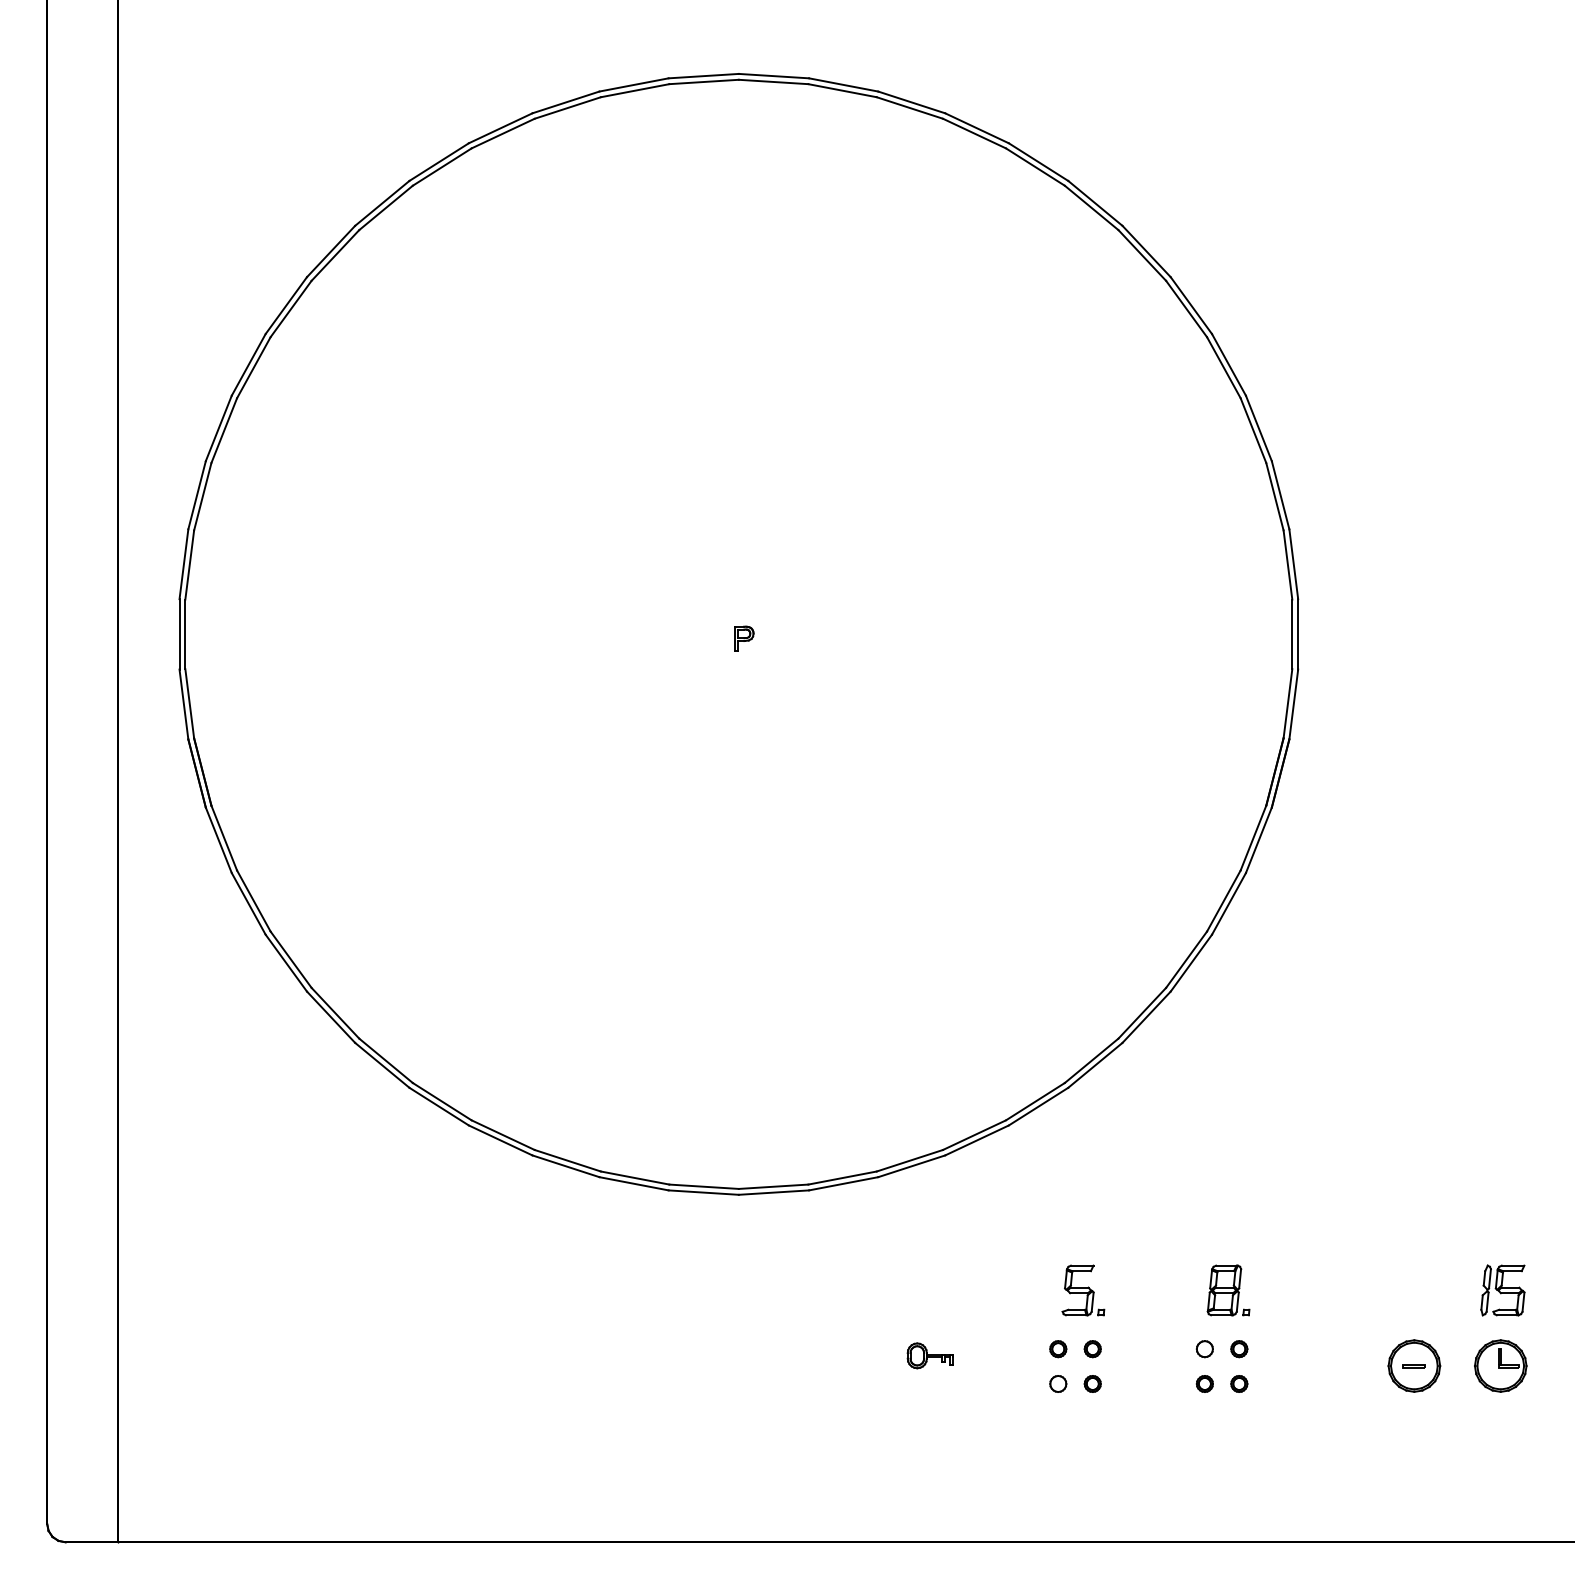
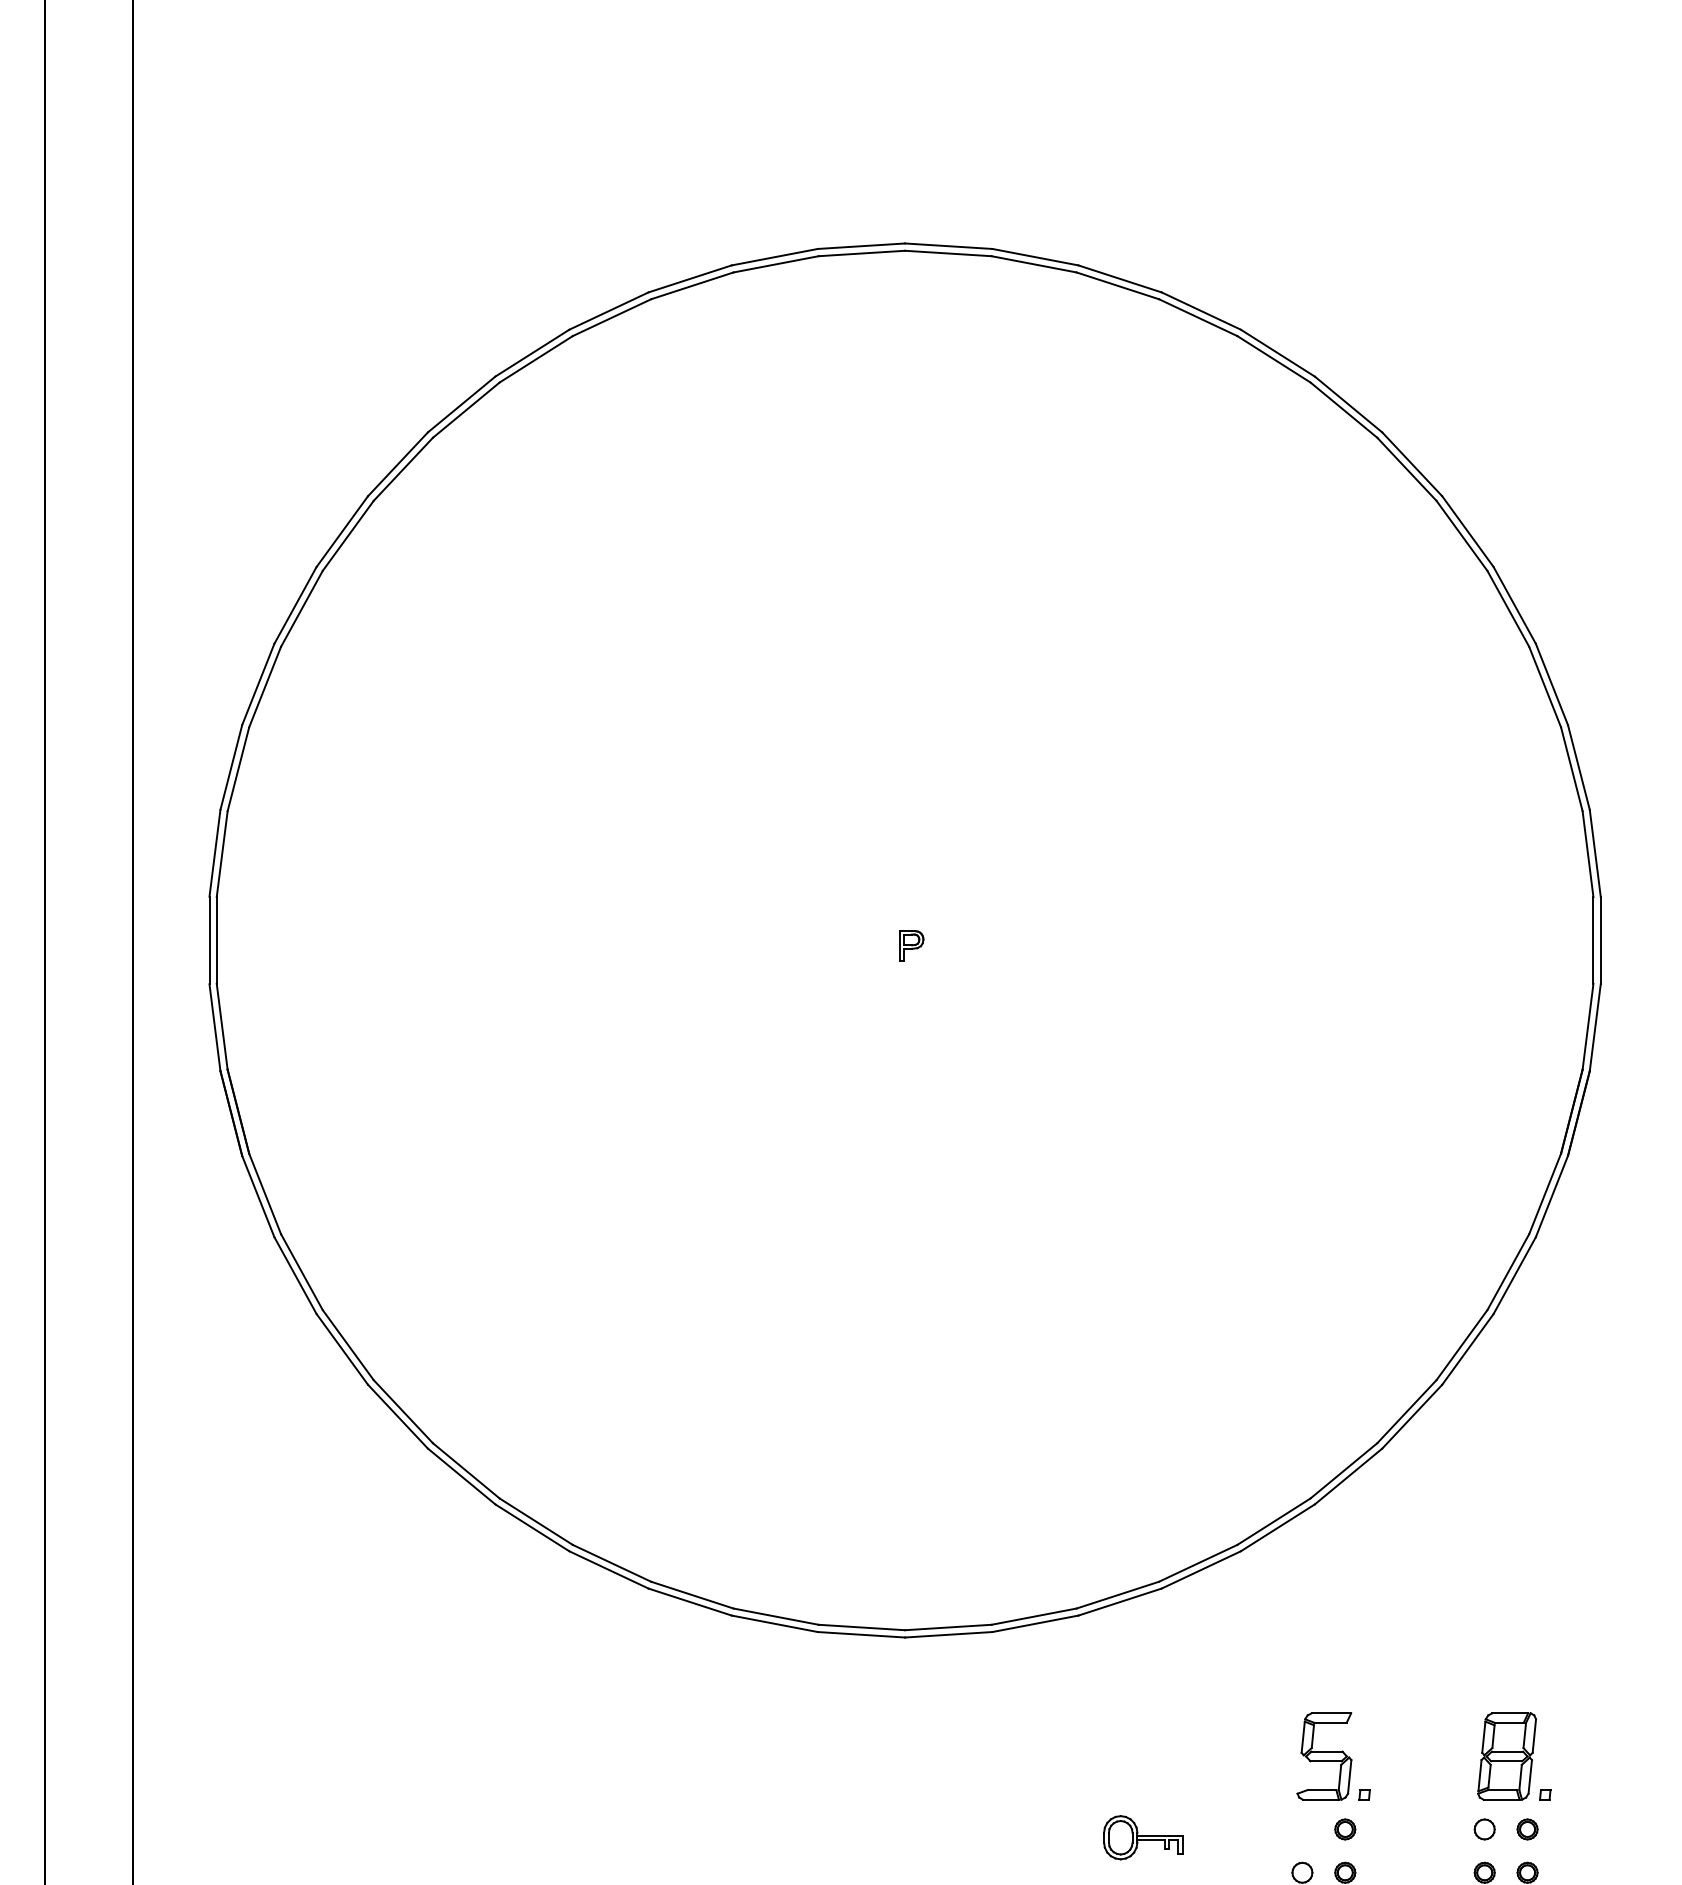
part: (1083, 1290) -> (1333, 1756), size x1.4
part: (1228, 1290) -> (1514, 1756), size x1.4
part: (1058, 1349) -> (1302, 1829), removed
part: (929, 1355) -> (1142, 1837), size x1.4

